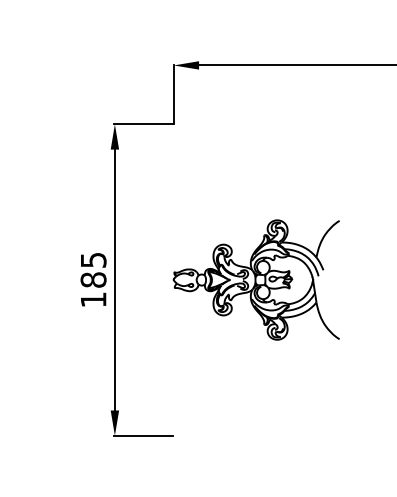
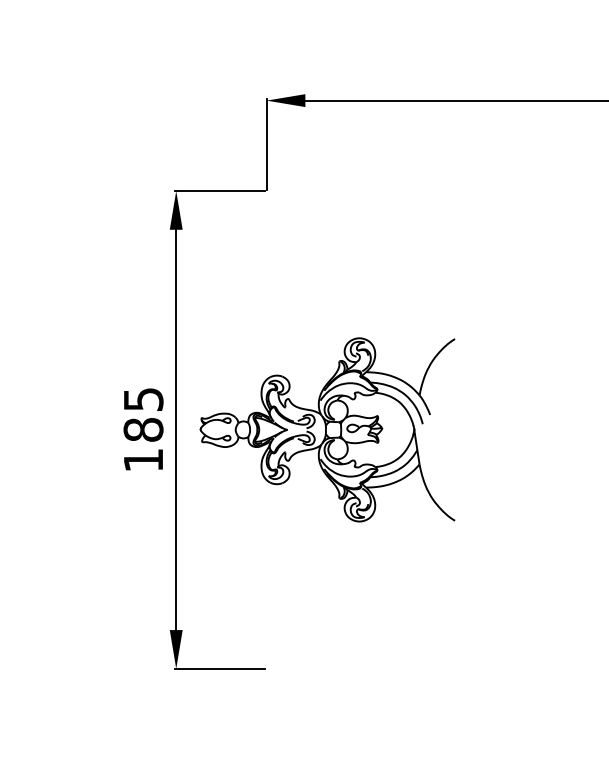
part: (255, 279) -> (325, 429), moved

